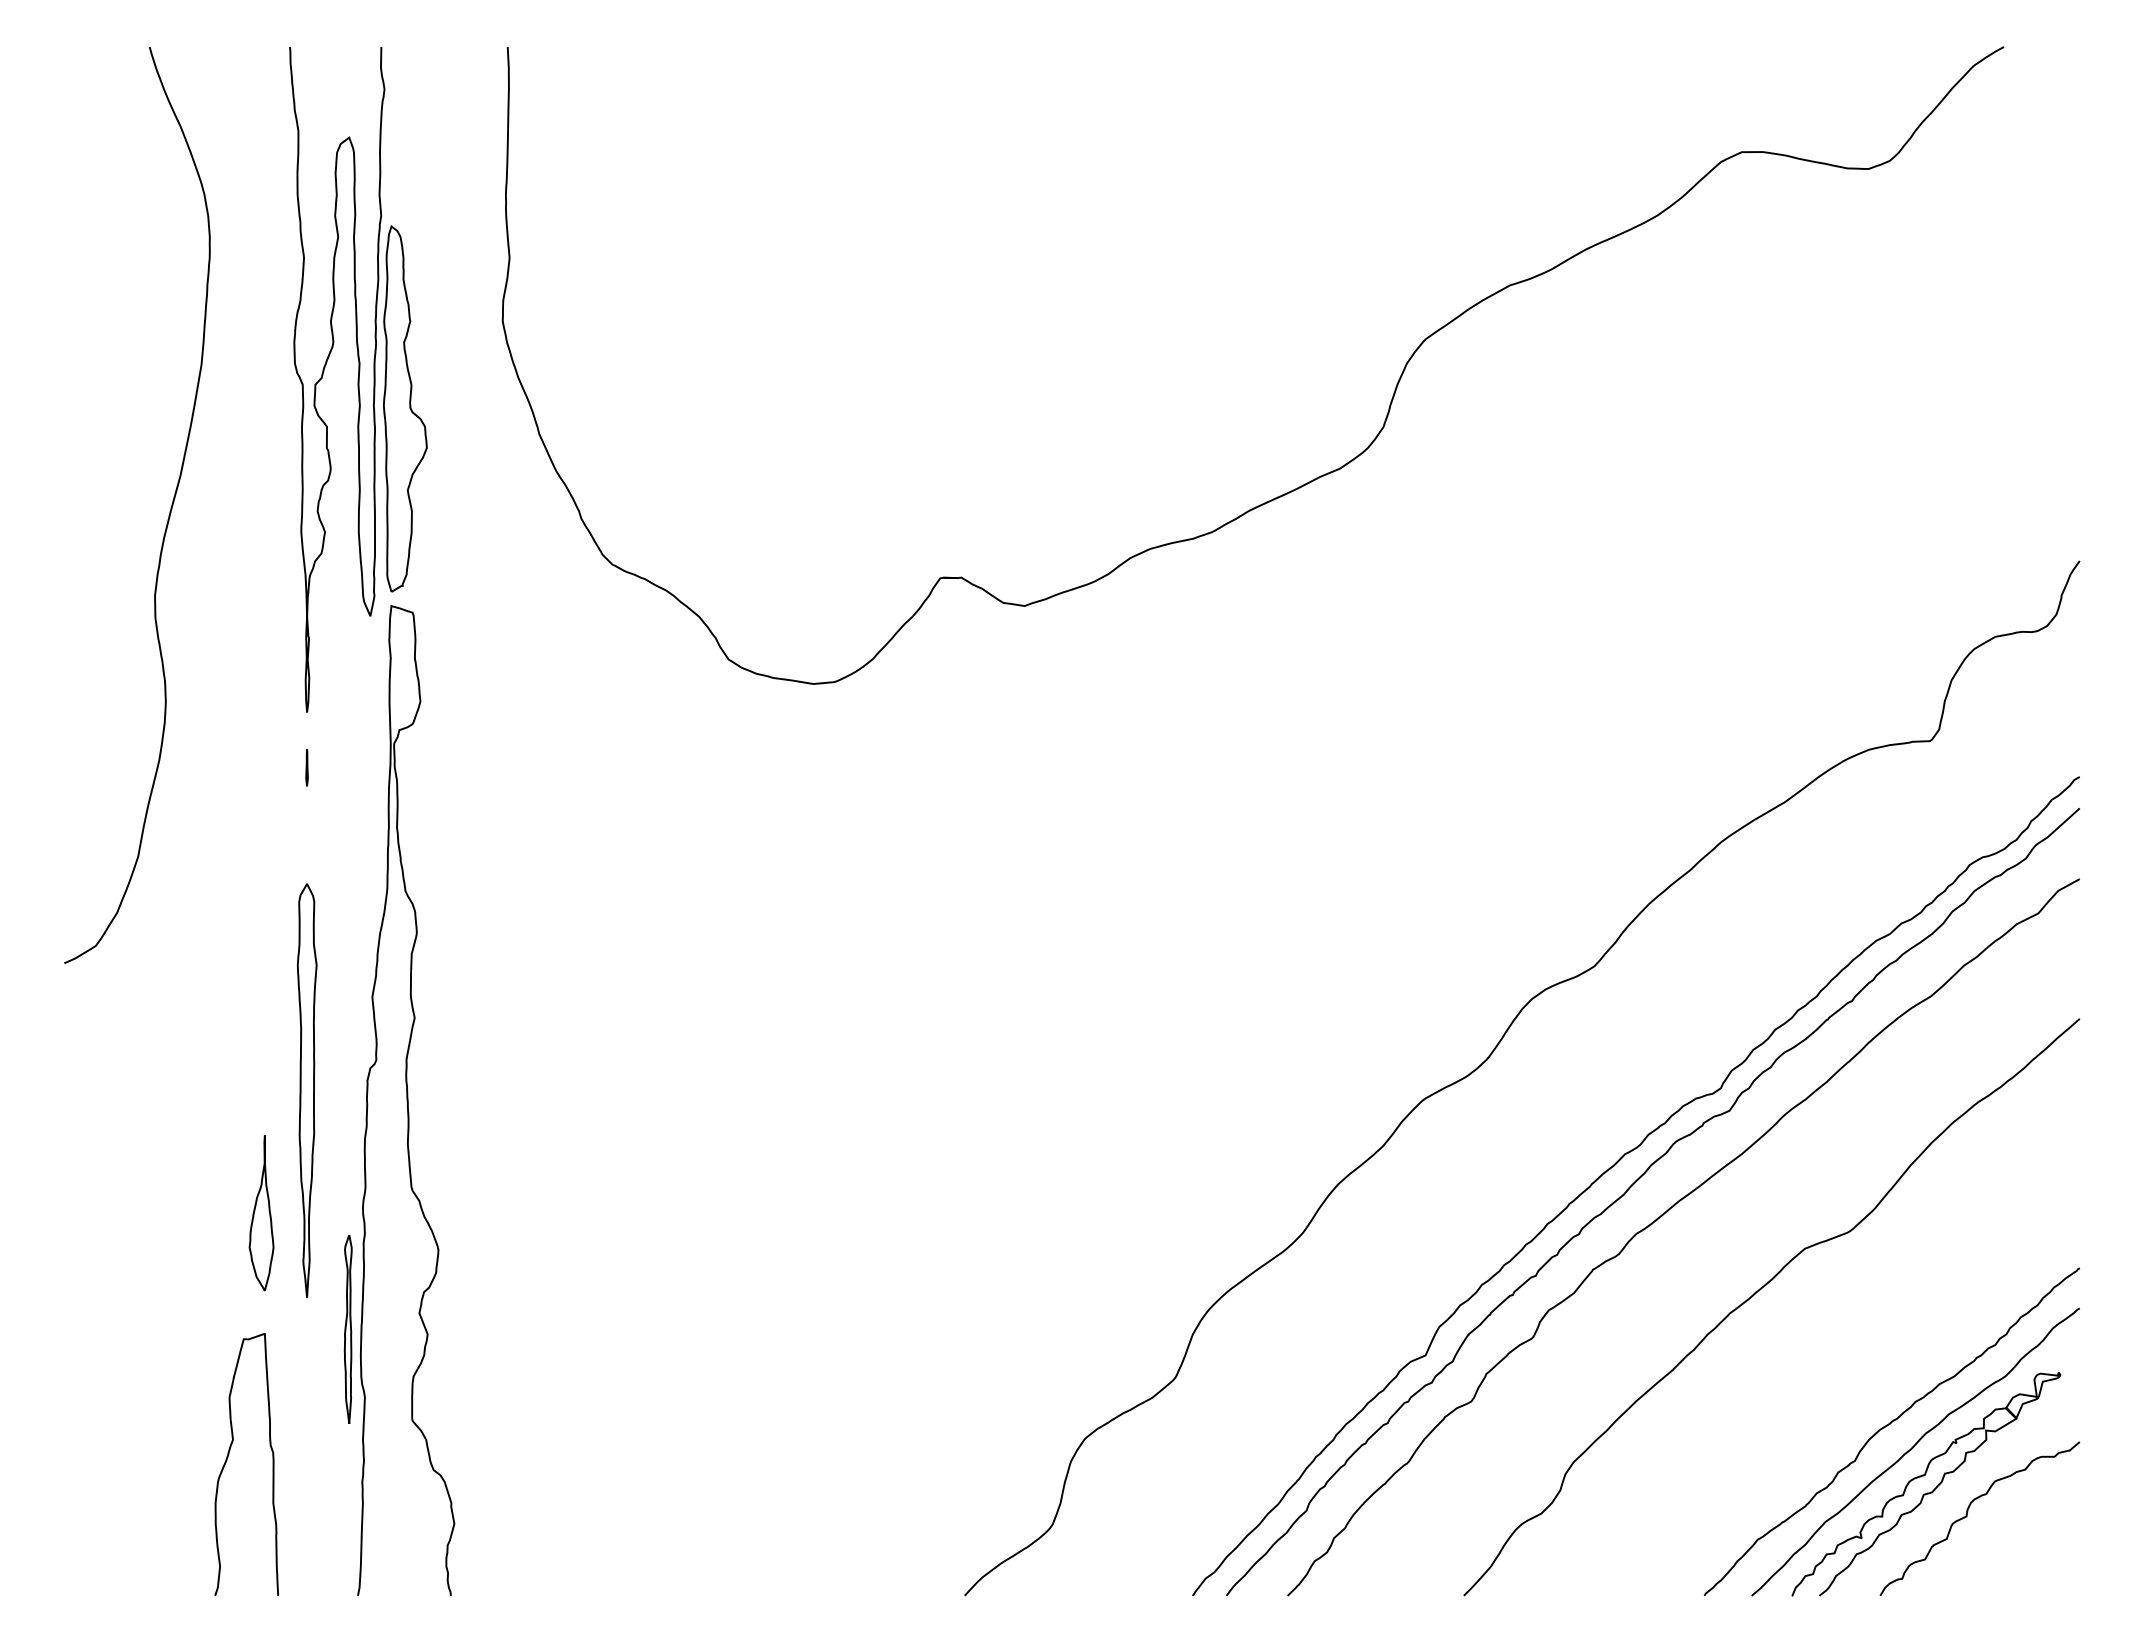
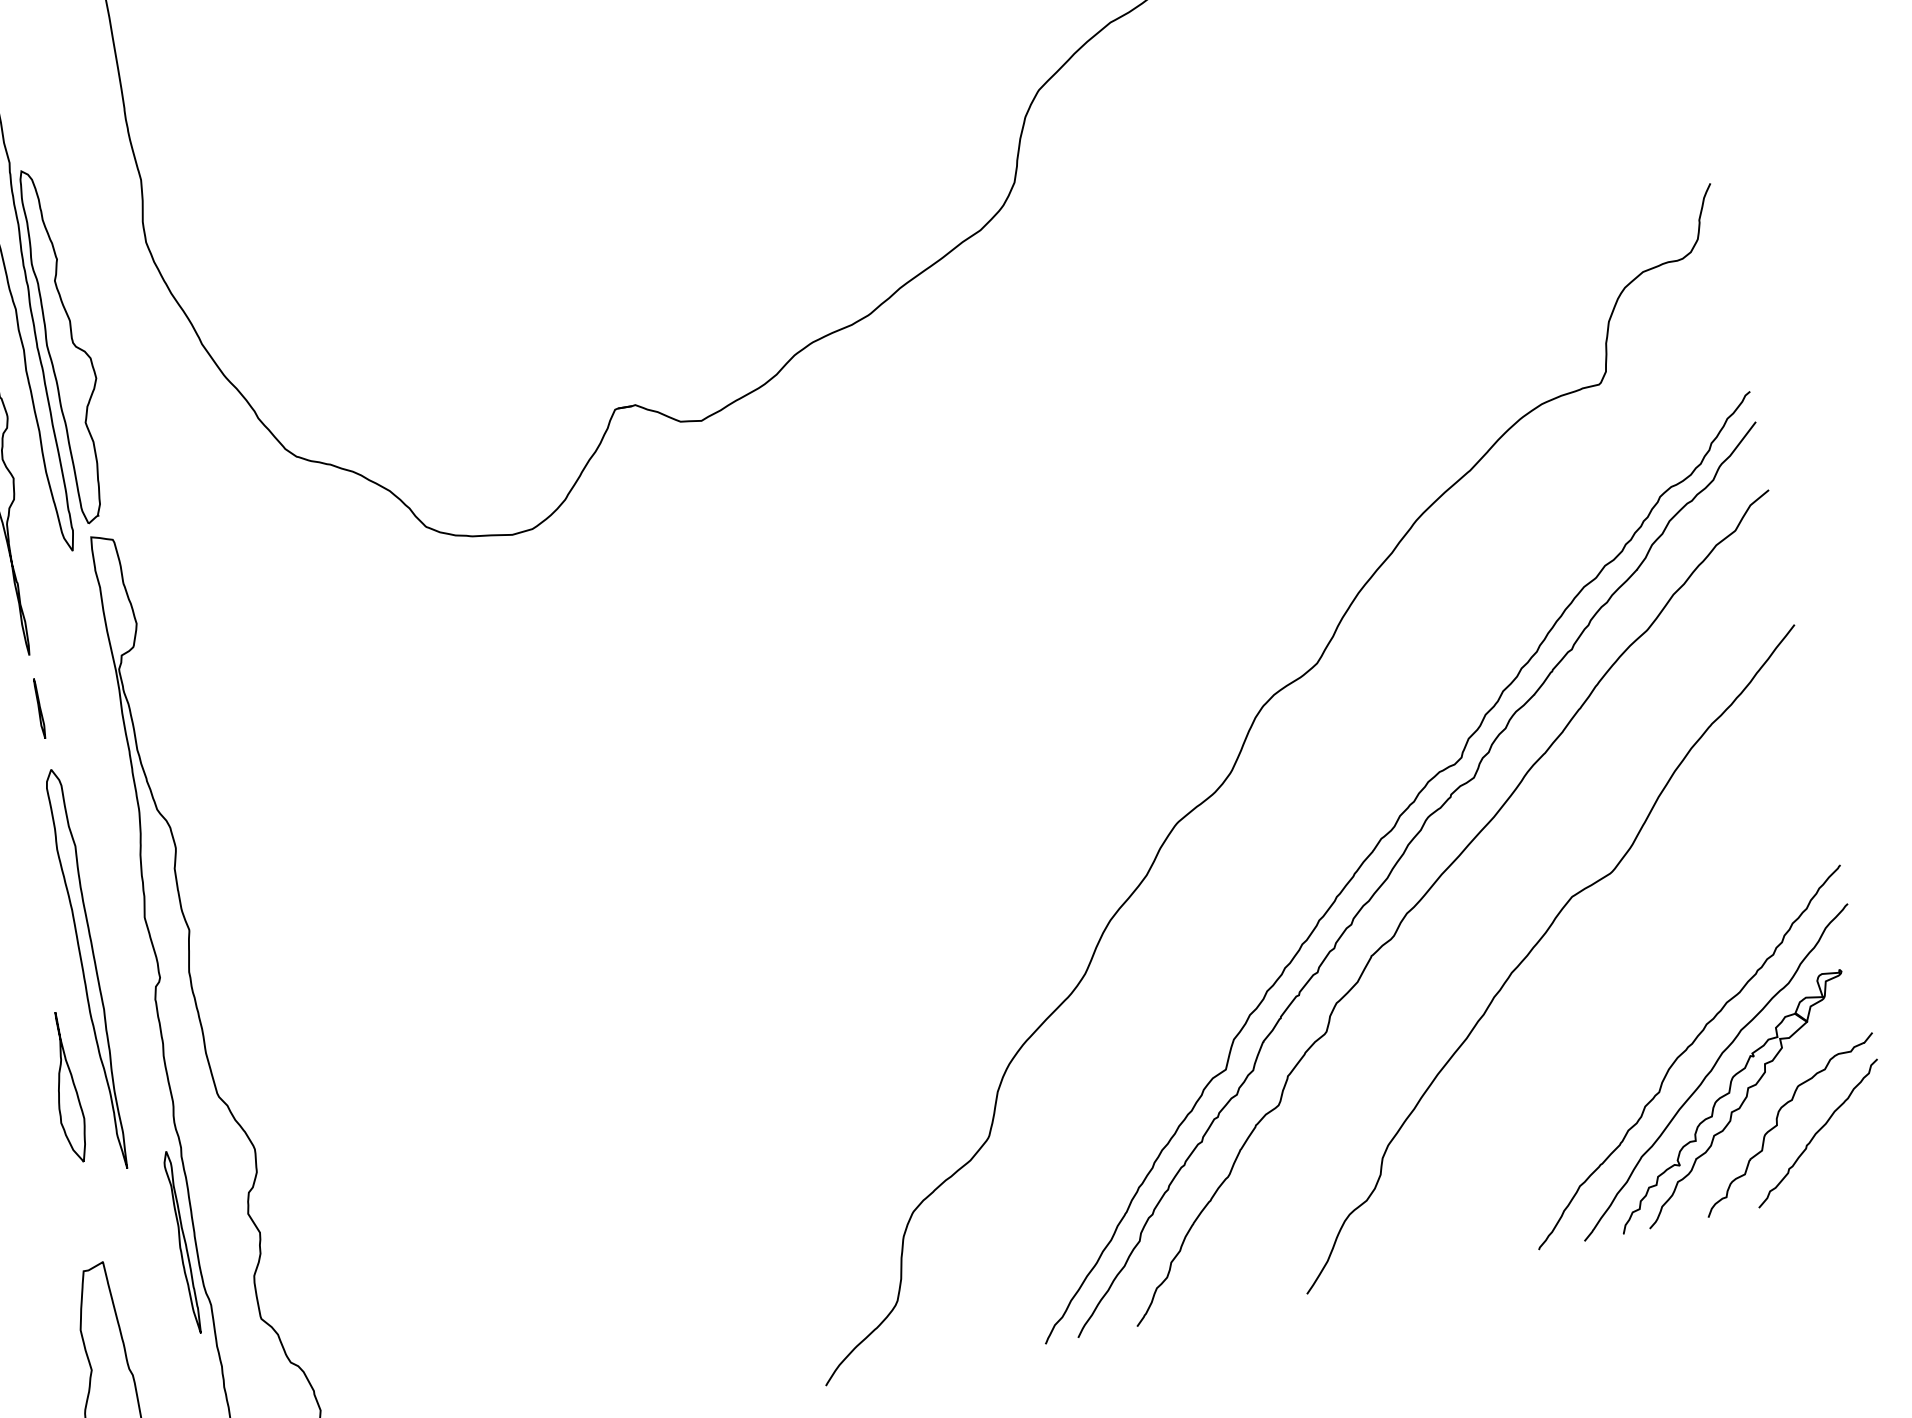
part: (306, 767) -> (38, 708), size x1.67
part: (306, 1090) -> (88, 968), moved
part: (261, 1213) -> (66, 1087), moved
curve: (2005, 1532) -> (1817, 1133), added

